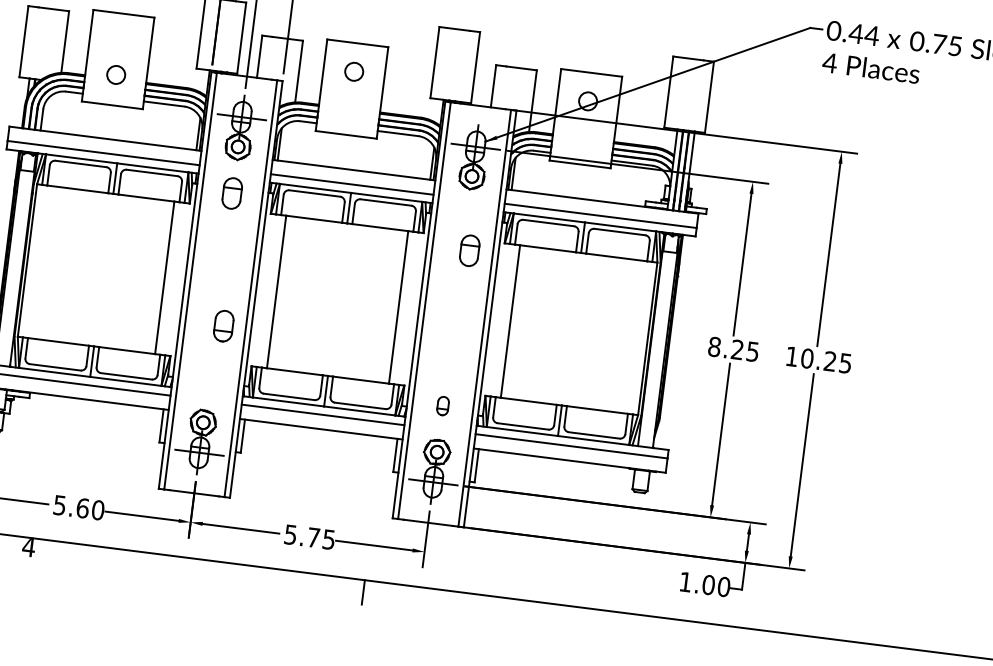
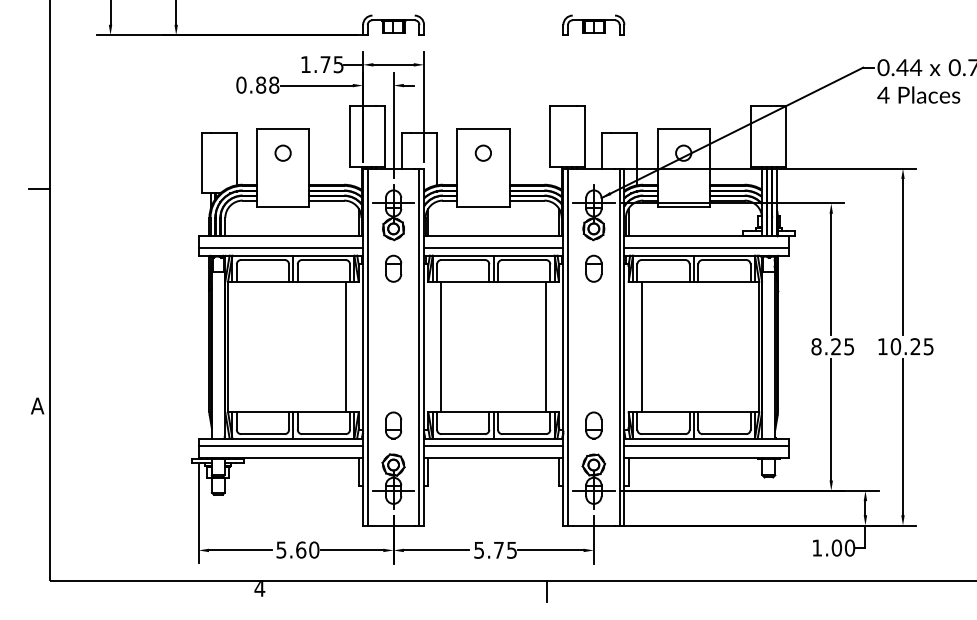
circle: (115, 74) -> (282, 152), moved
part: (469, 250) -> (593, 268), moved
part: (223, 326) -> (393, 425), moved
part: (442, 405) -> (593, 425), size x1.67

